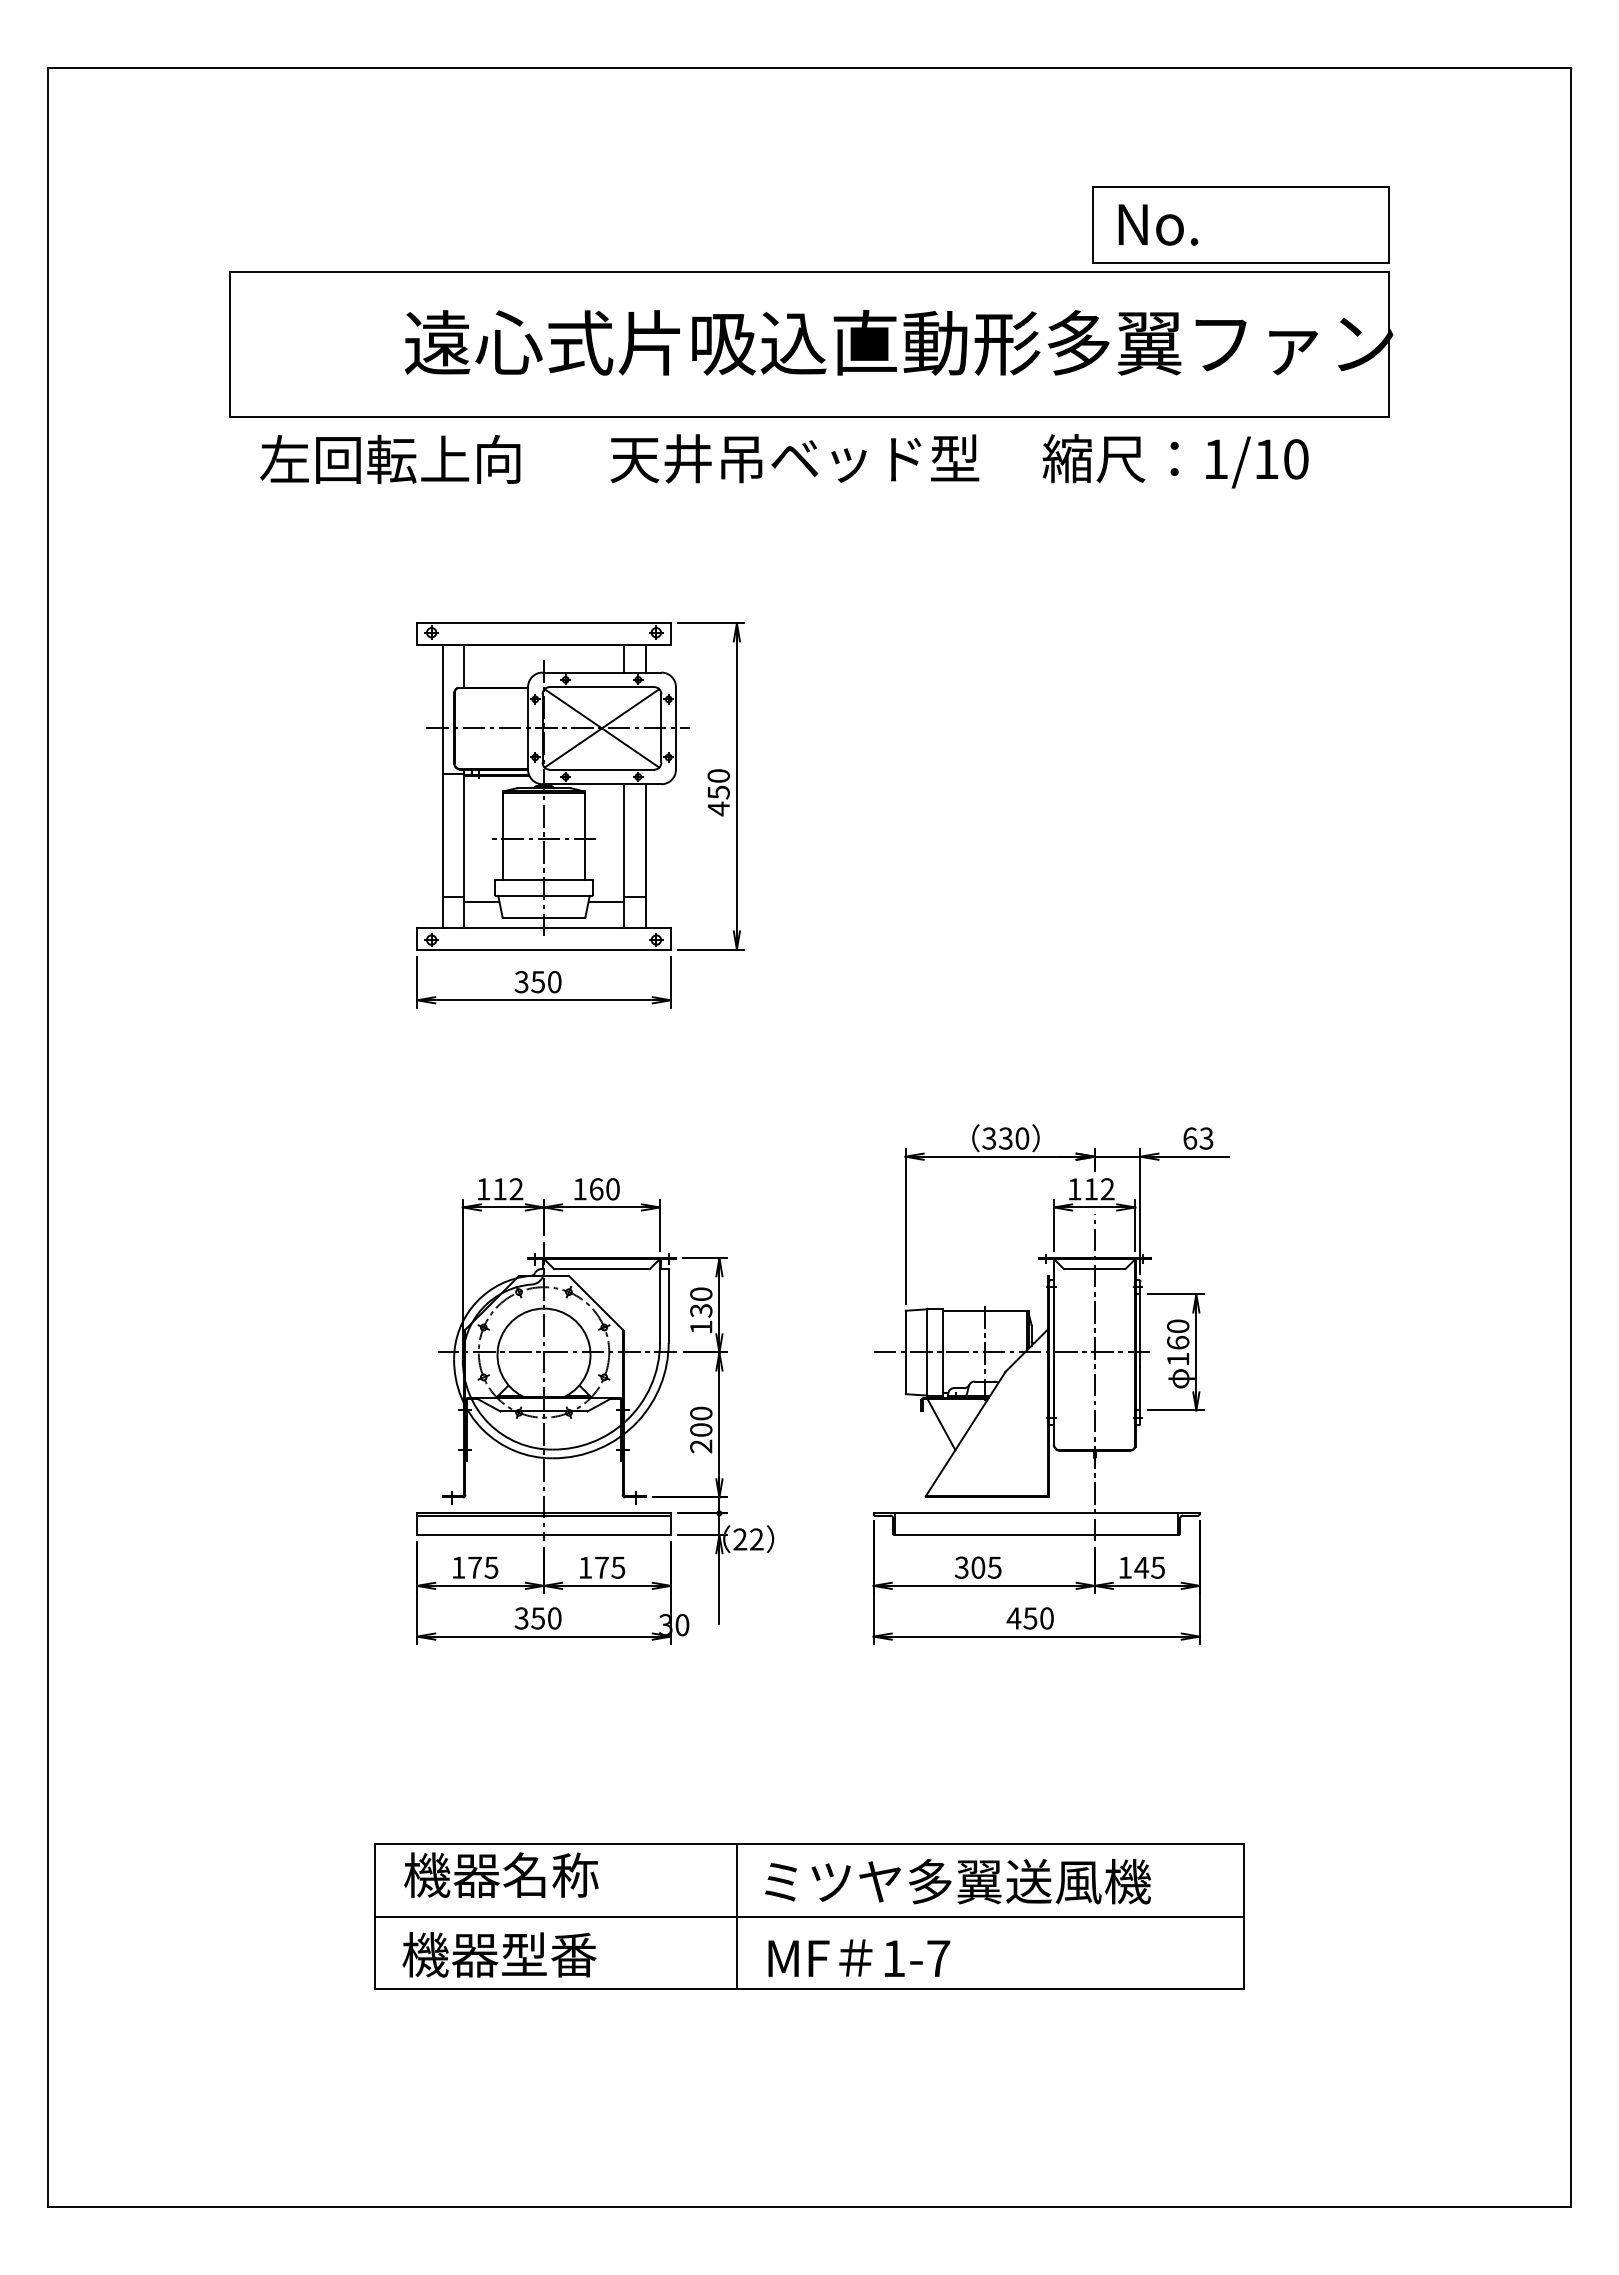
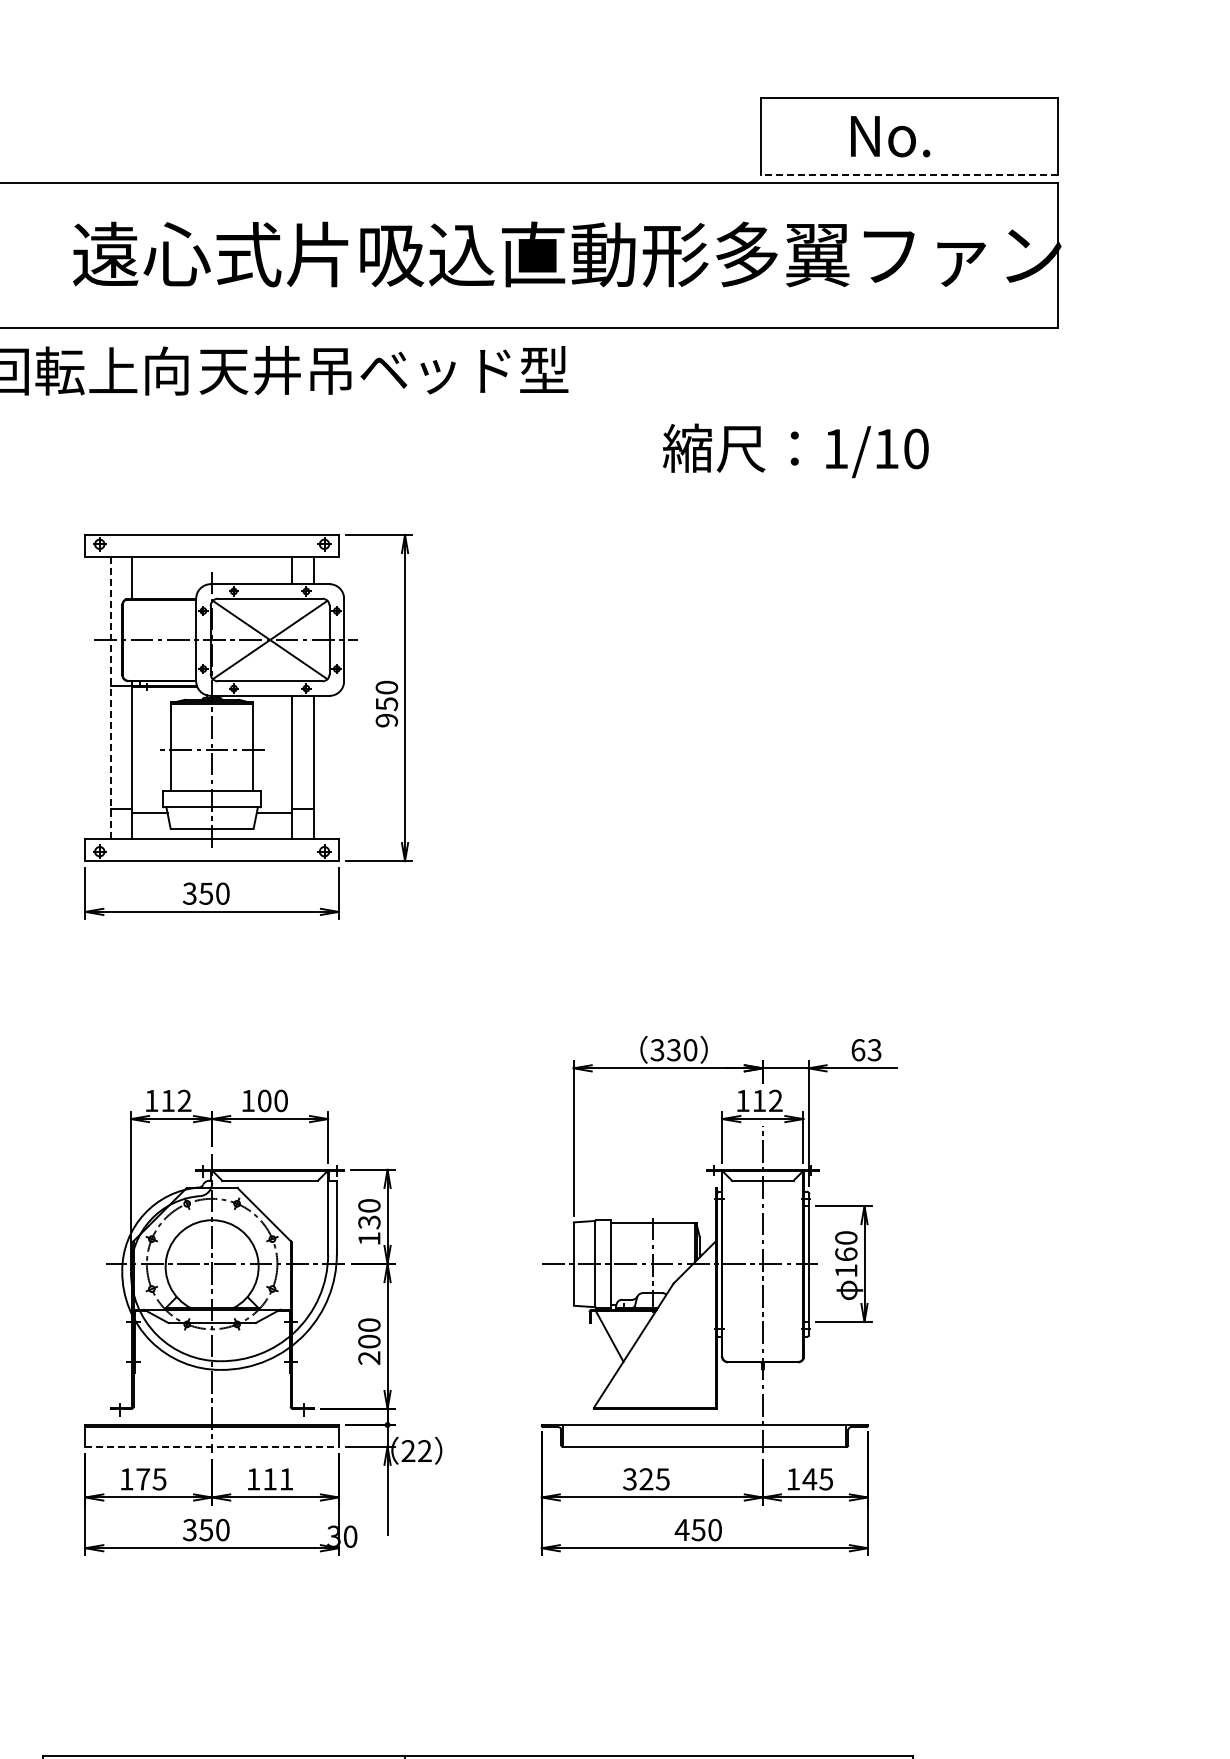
text: (1158, 224) -> (890, 136), moved
line: (1240, 263) -> (908, 175), solid -> dashed
text: (794, 458) -> (383, 370), moved
text: (1175, 461) -> (795, 451), moved
line: (442, 786) -> (110, 698), solid -> dashed
text: (718, 808) -> (386, 720), 450 -> 950
text: (596, 1189) -> (264, 1101), 160 -> 100
line: (544, 1535) -> (212, 1447), solid -> dashed
text: (610, 1567) -> (278, 1479), 175 -> 111
text: (978, 1567) -> (646, 1479), 305 -> 325

